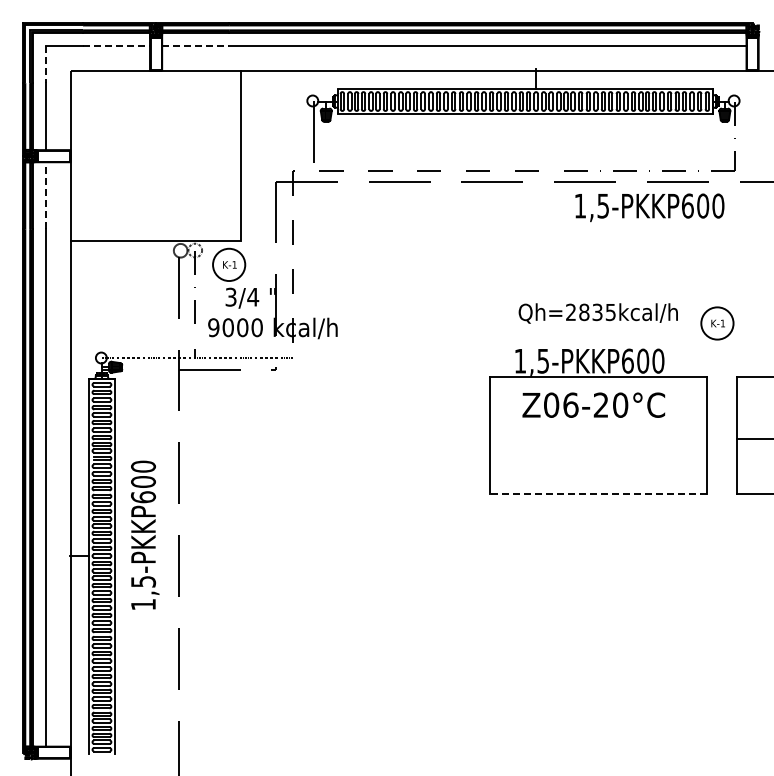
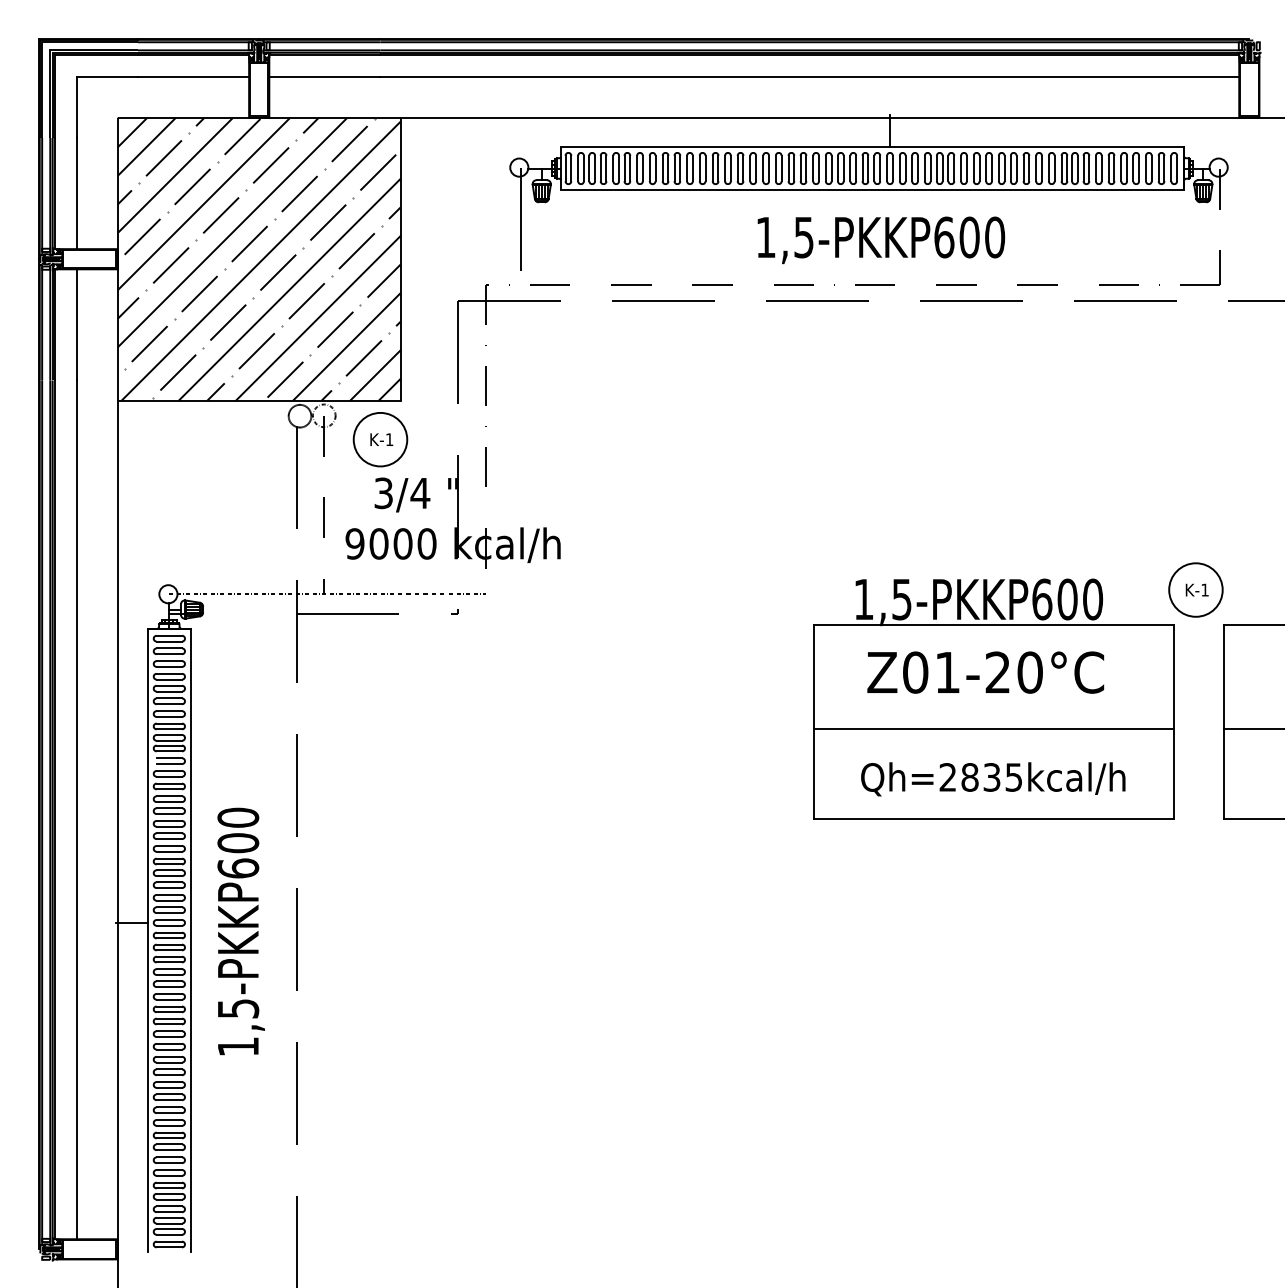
line: (117, 46) -> (195, 77), dashed -> solid
line: (196, 46) -> (326, 77), dashed -> solid
line: (46, 65) -> (77, 108), dashed -> solid
hatch: (155, 156) -> (258, 259), added
line: (46, 195) -> (77, 324), dashed -> solid
text: (649, 207) -> (880, 239), moved
text: (597, 313) -> (991, 779), moved
part: (717, 323) -> (1196, 590), moved
text: (570, 404) -> (947, 671), Z06-20°C -> Z01-20°C
line: (598, 439) -> (993, 729), added
line: (598, 493) -> (993, 819), dashed -> solid
text: (145, 534) -> (241, 930), moved

